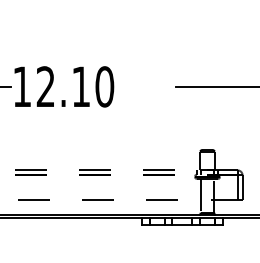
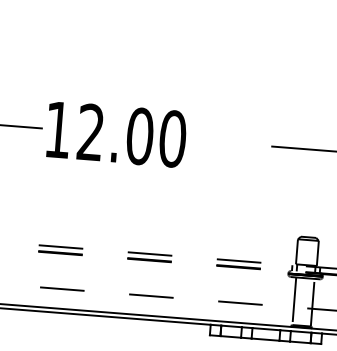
text: (81, 86) -> (140, 135), 12.10 -> 12.00

